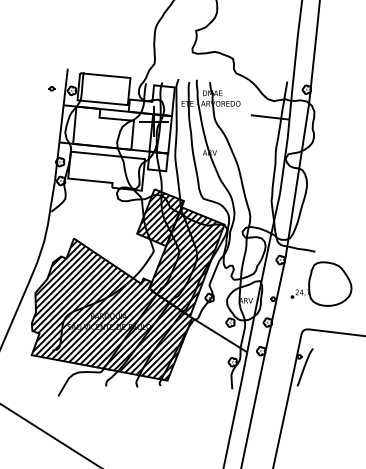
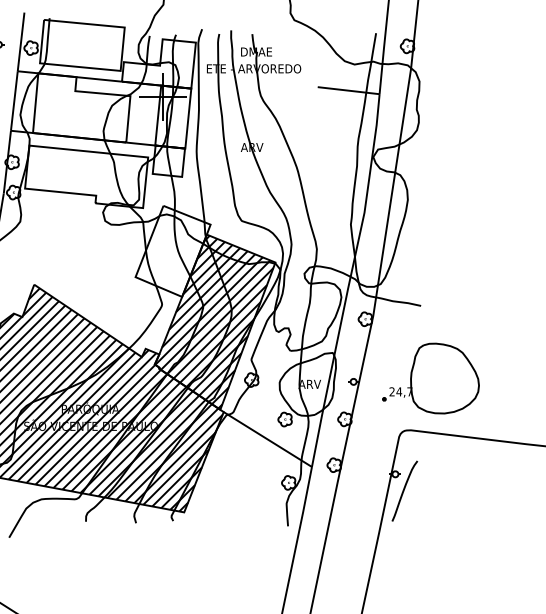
hatch: (160, 217) -> (172, 251), removed
part: (321, 283) -> (430, 377), moved

